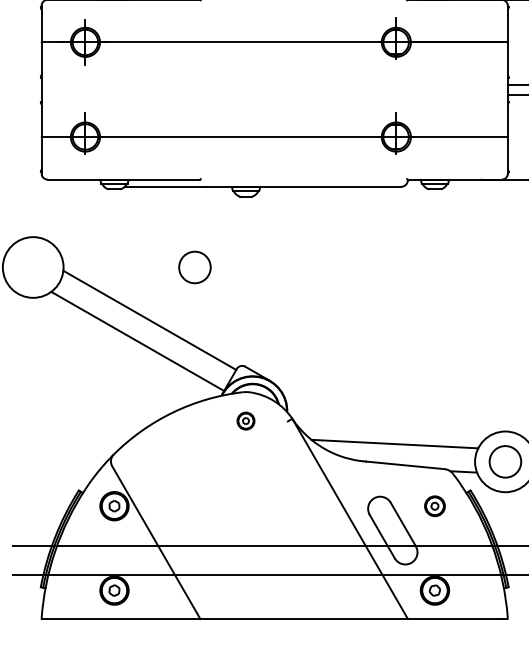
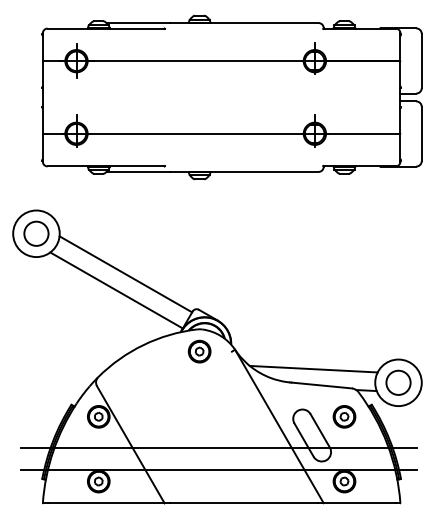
circle: (194, 267) -> (36, 233), moved
part: (245, 421) -> (199, 351), size x1.67
part: (434, 505) -> (344, 416), size x1.43

